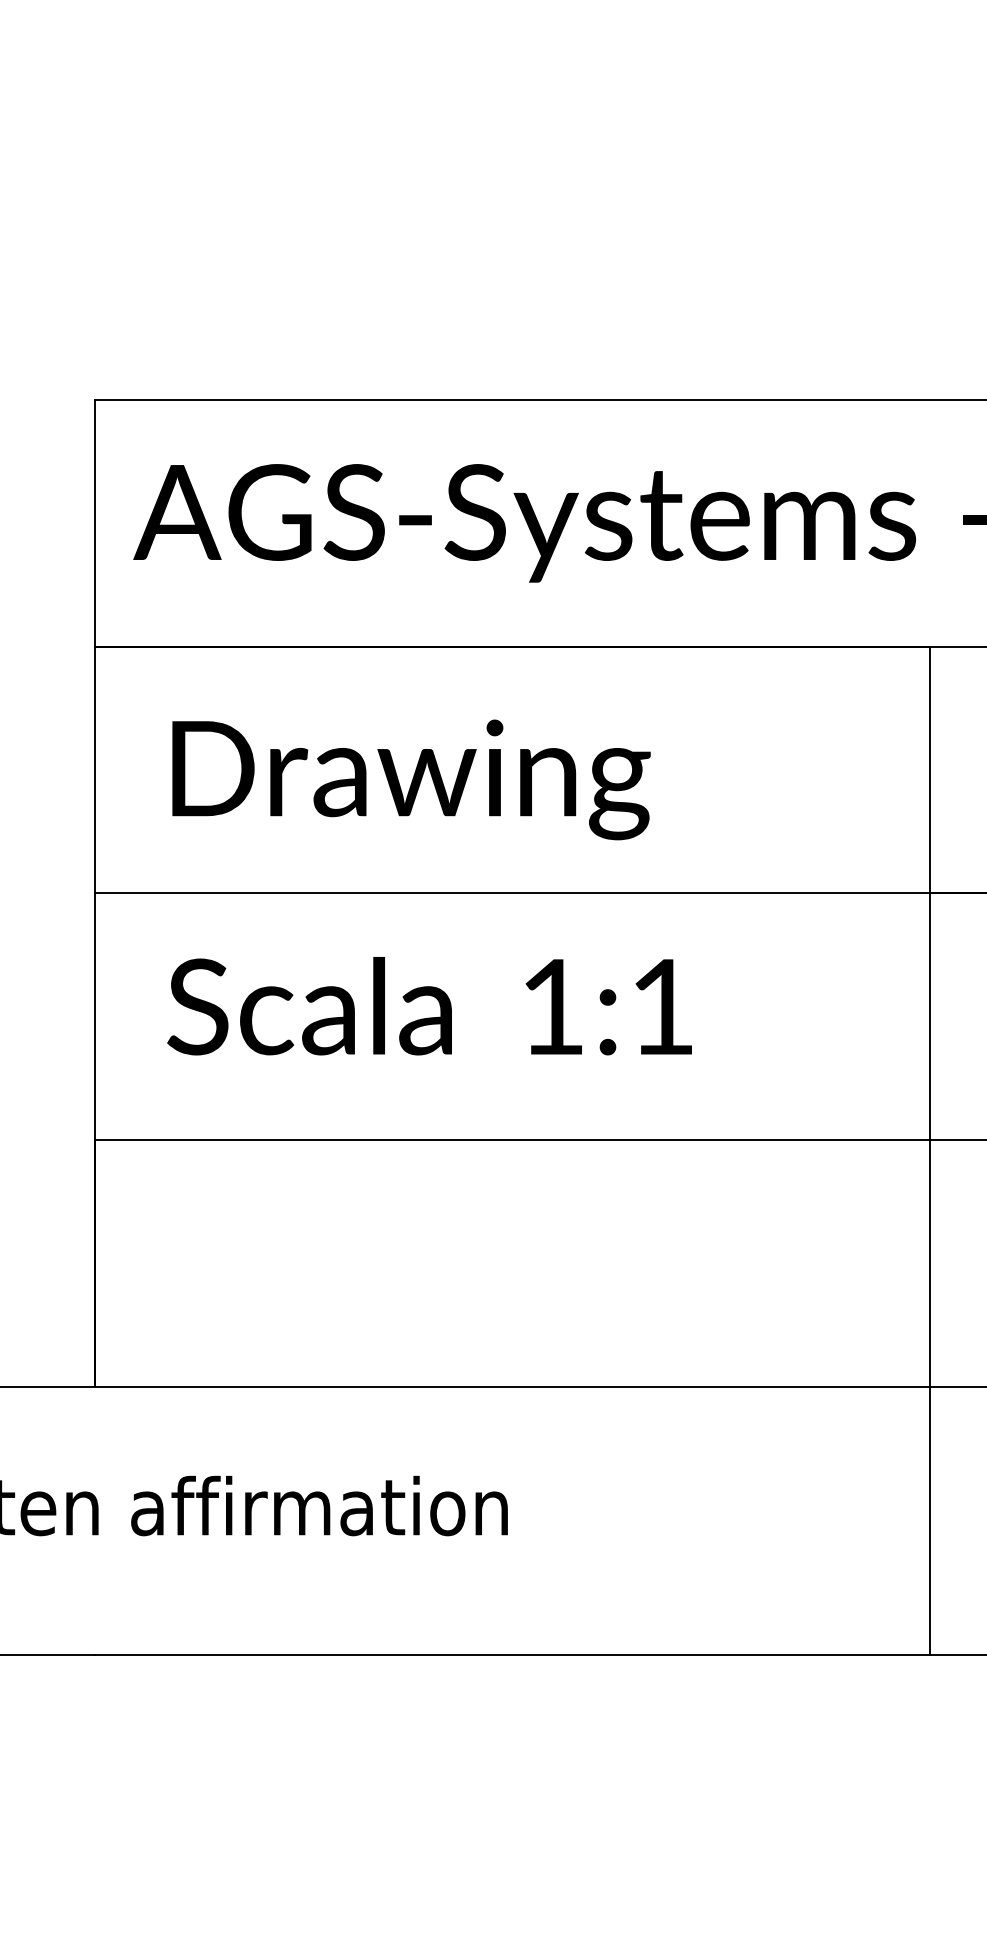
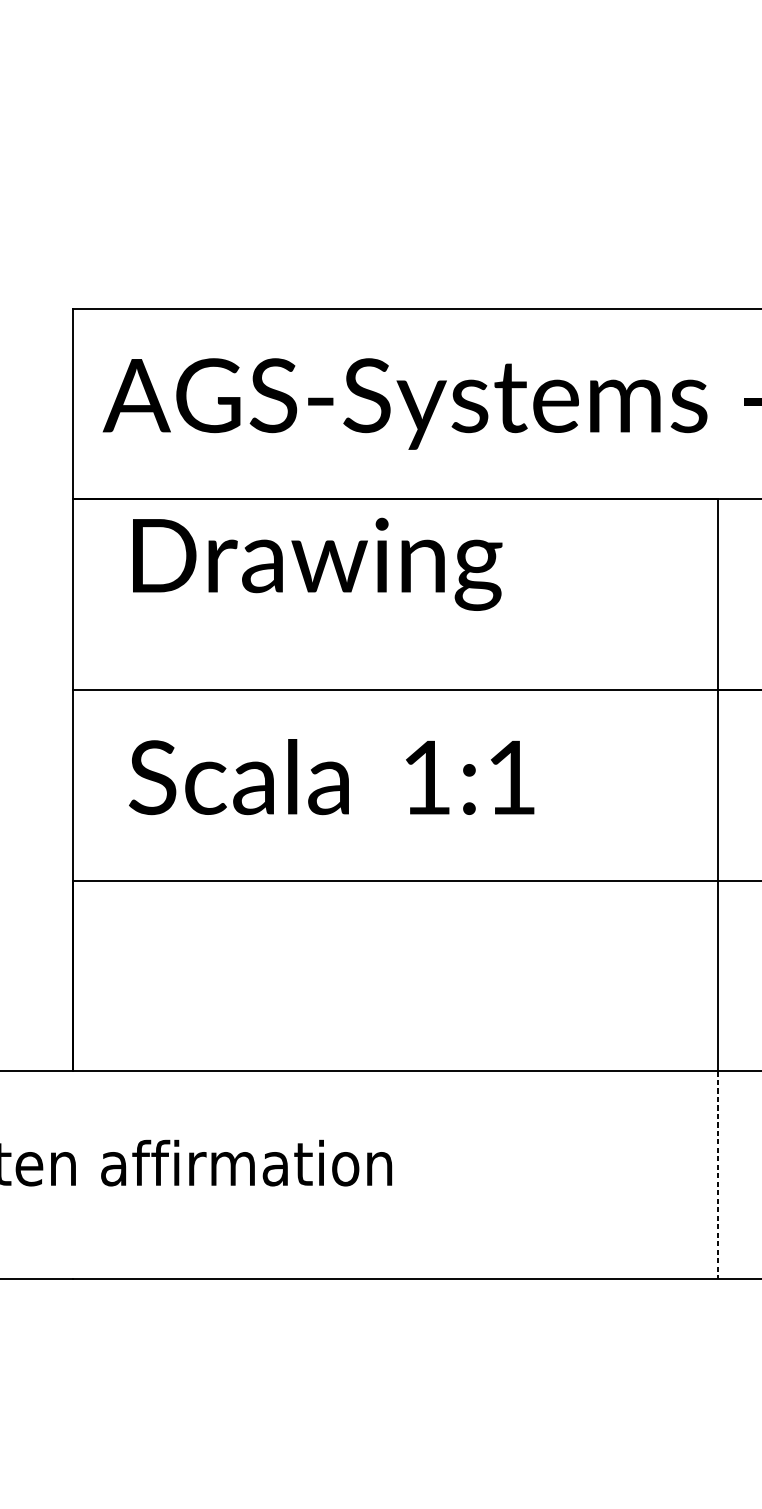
text: (411, 779) -> (317, 564), moved
line: (930, 1521) -> (718, 1175), solid -> dashed

